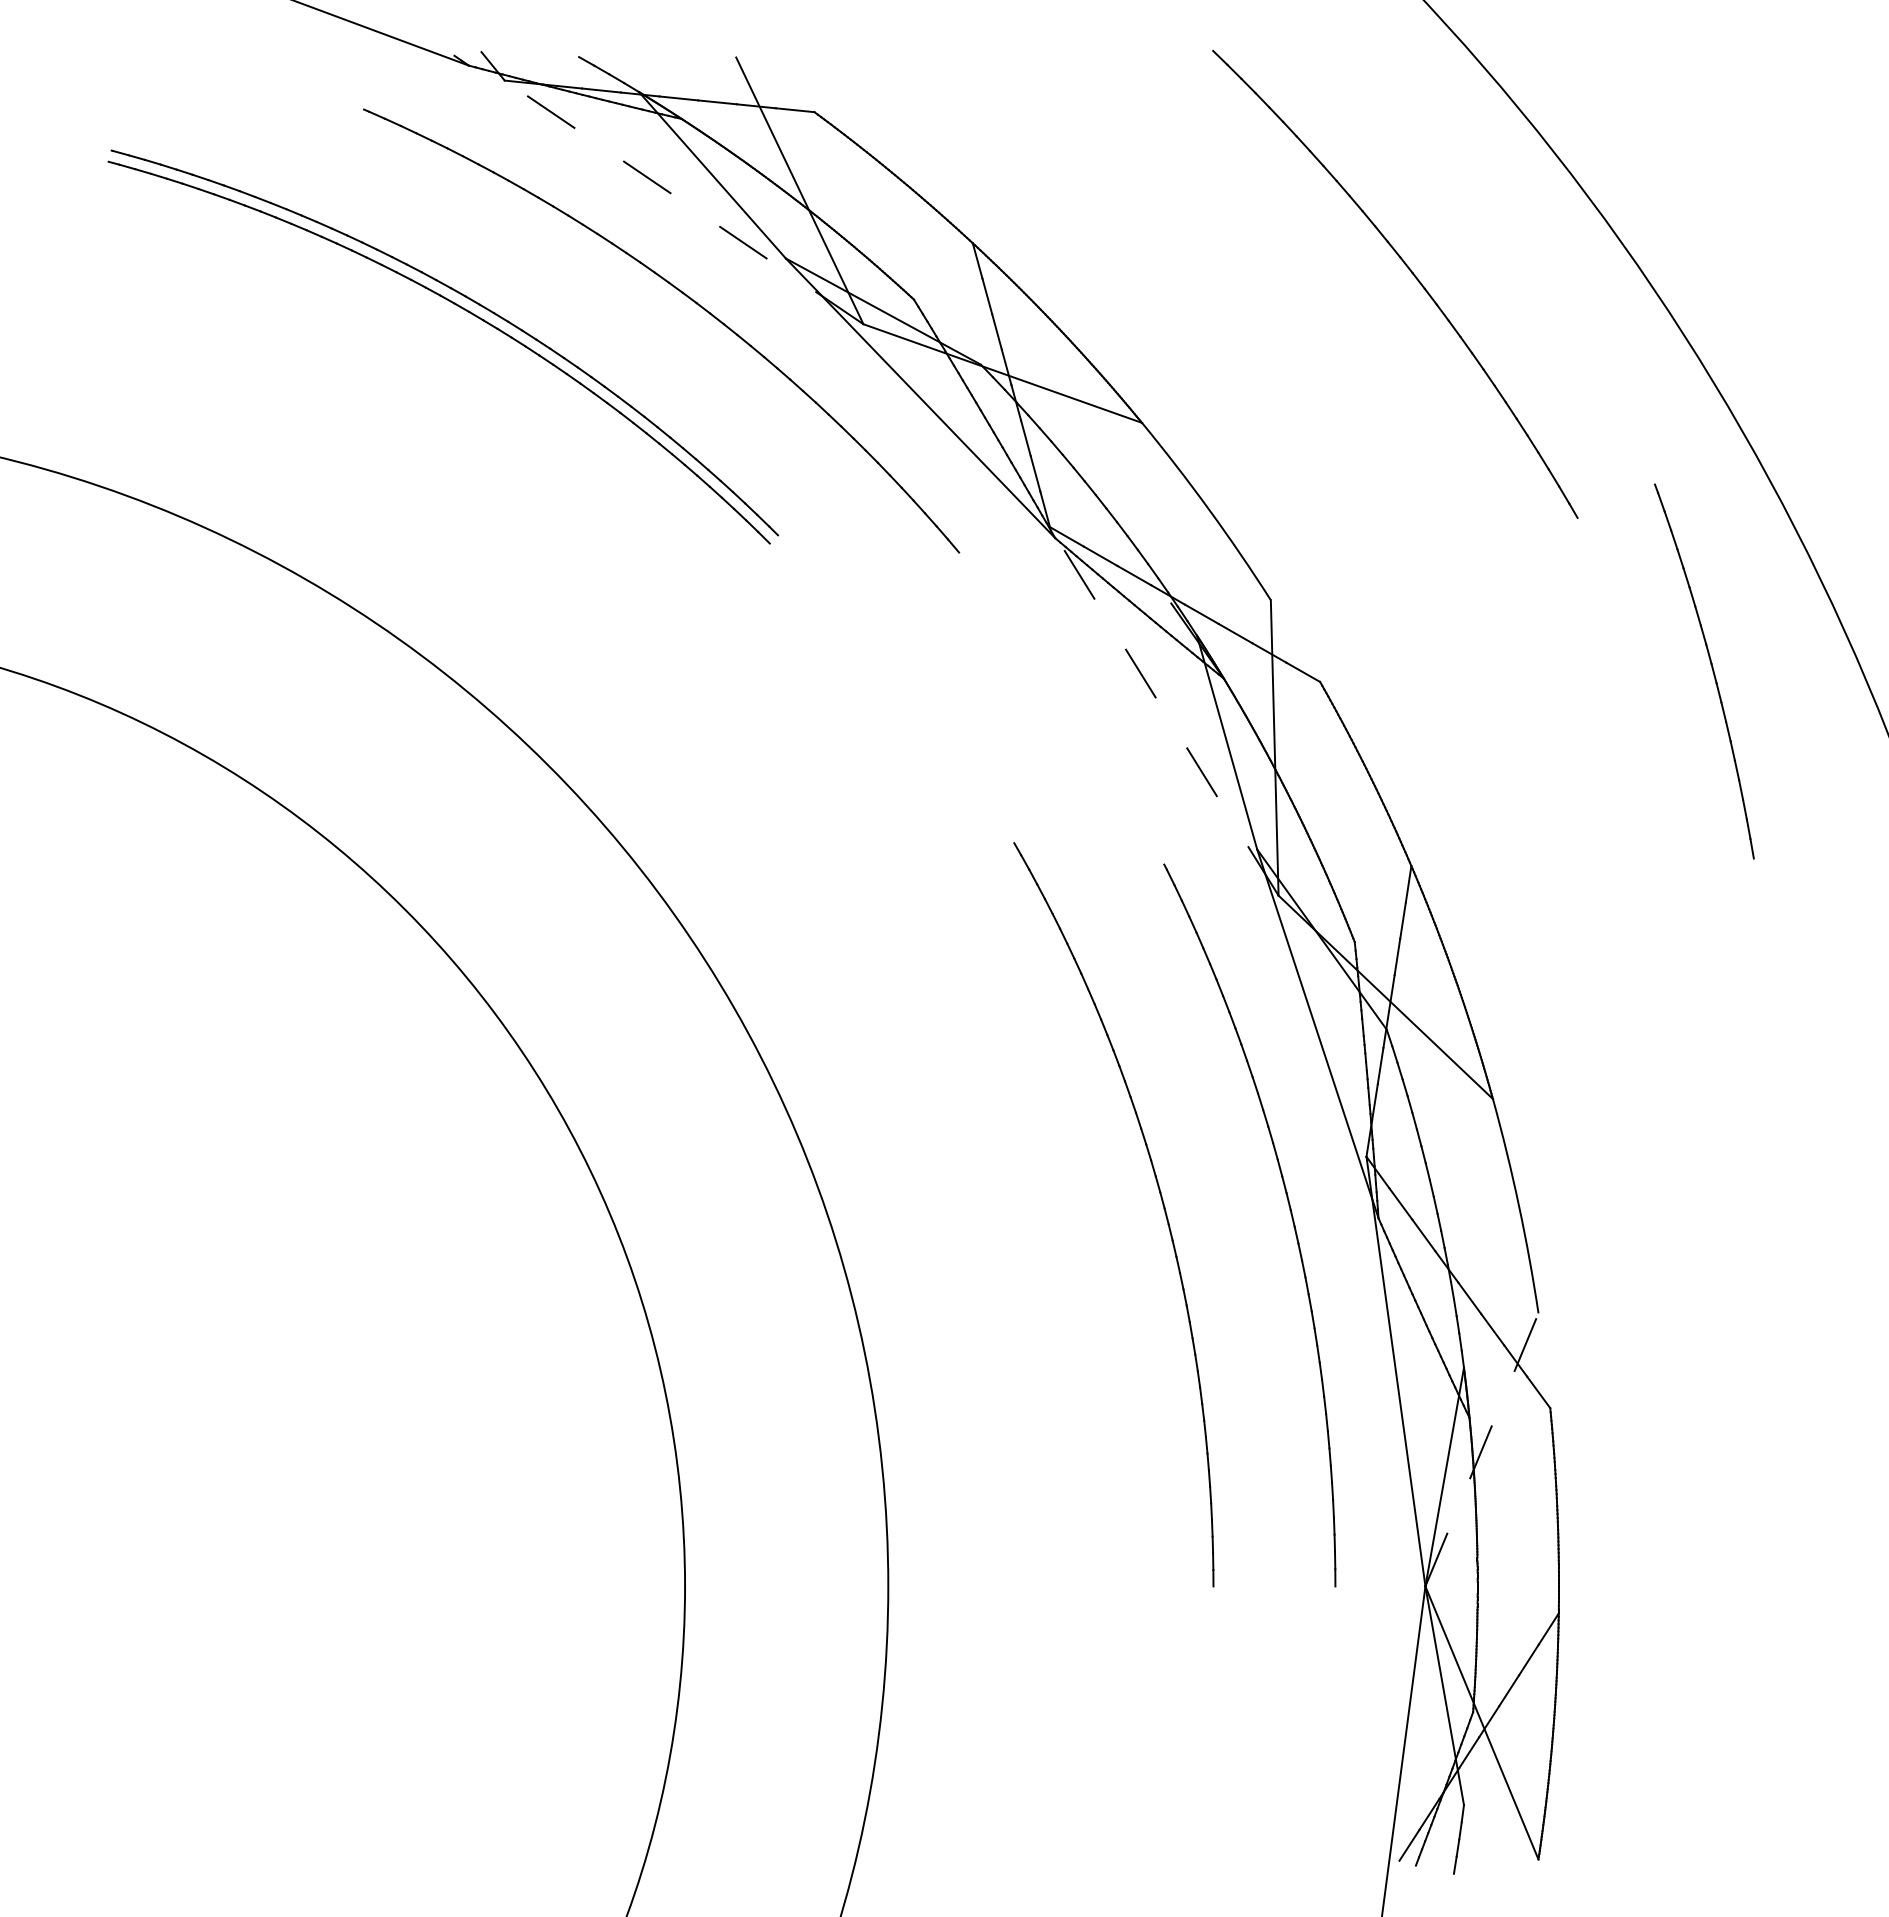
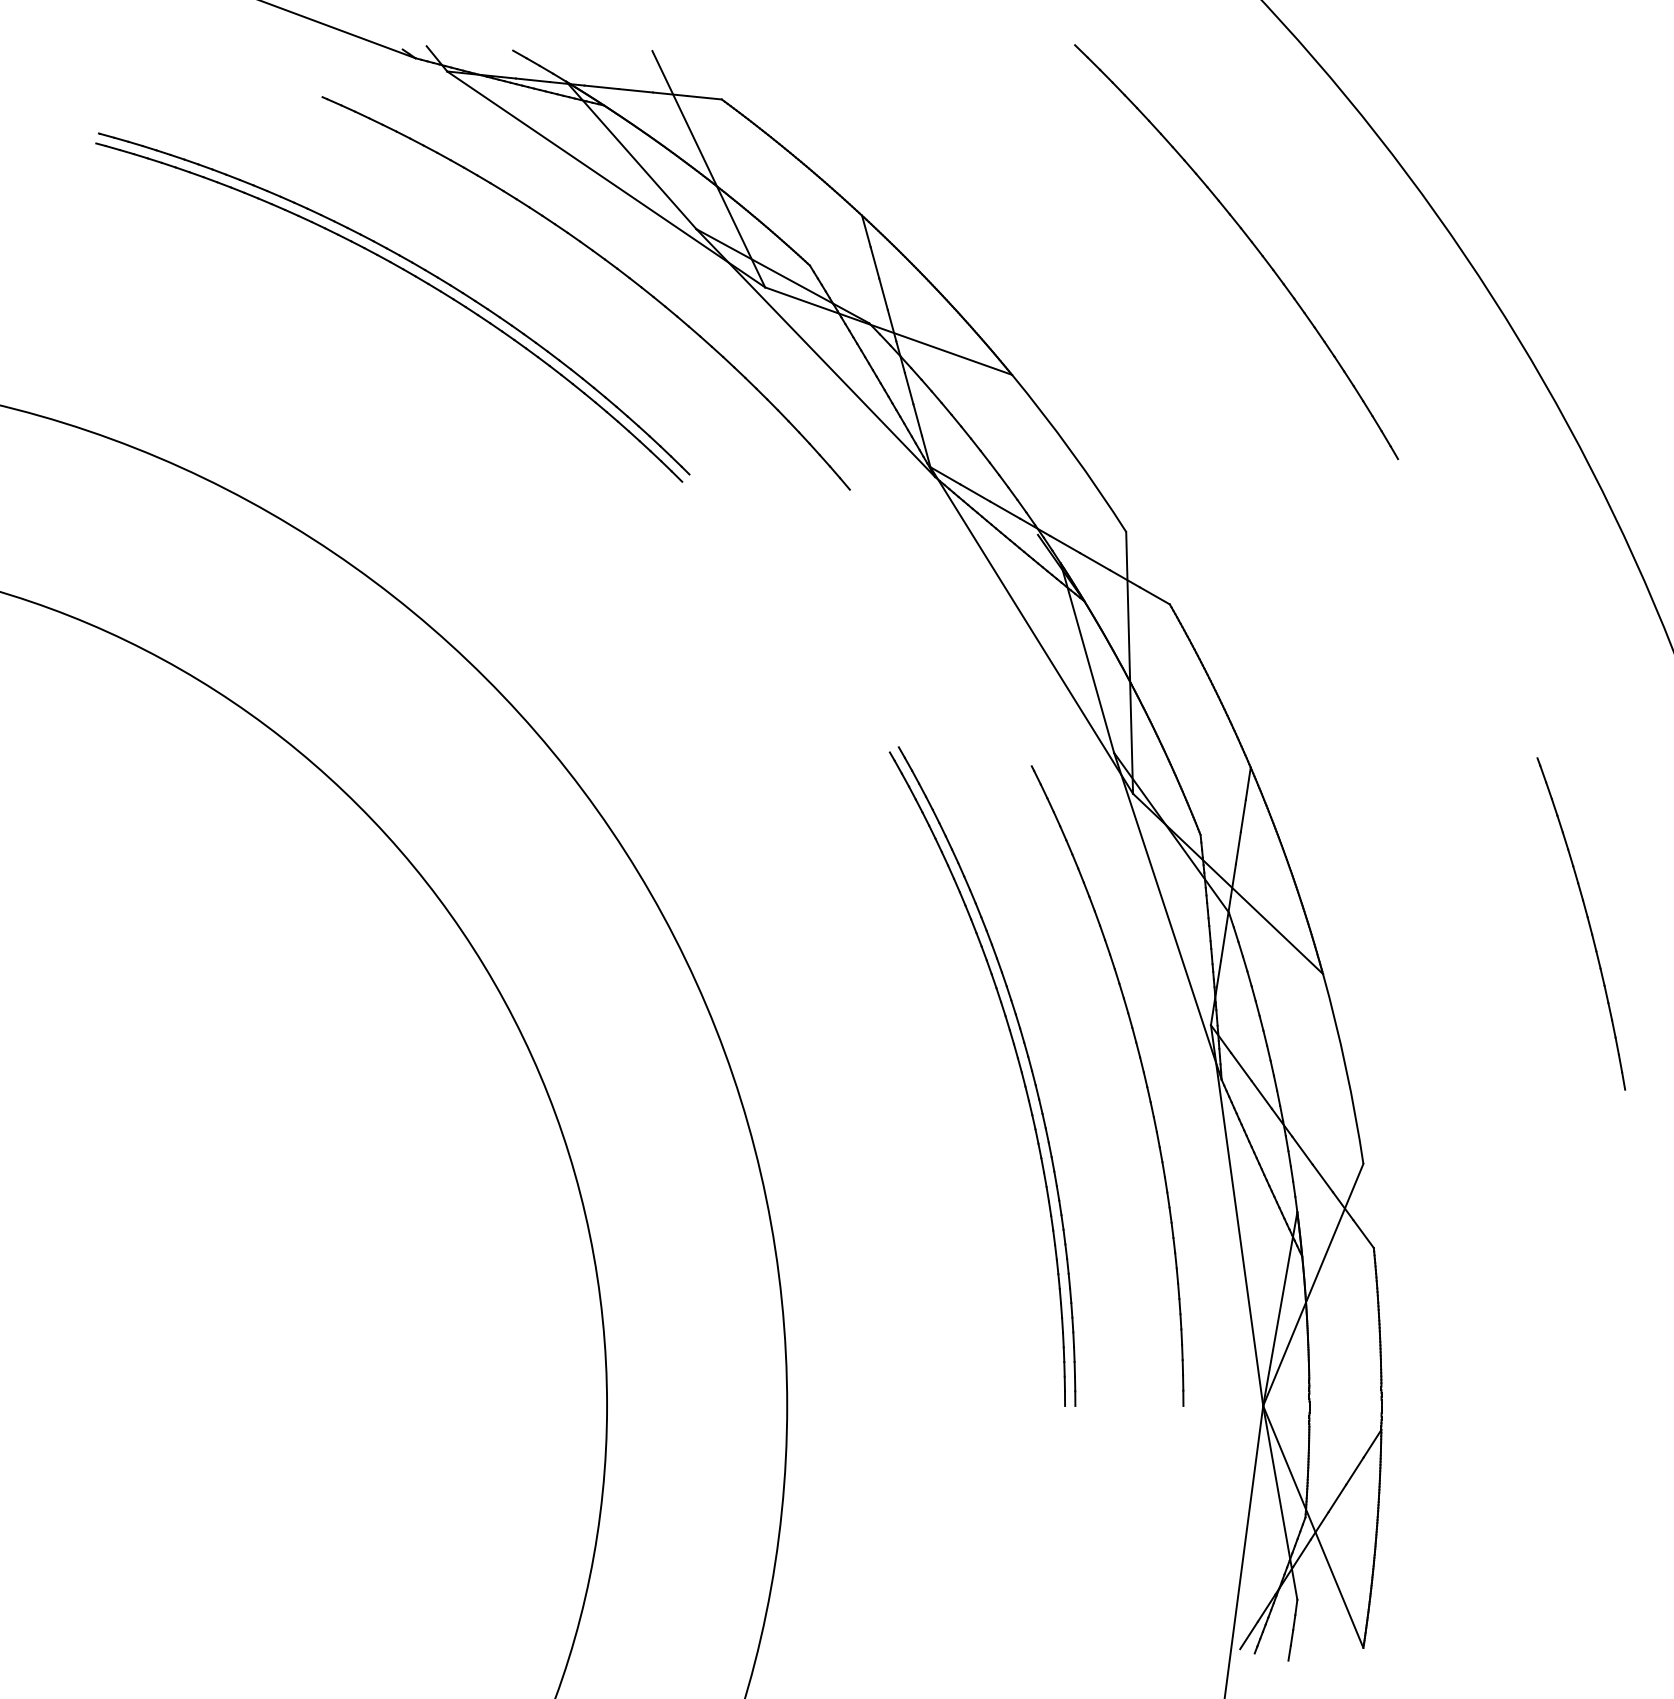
line: (684, 202) -> (606, 179), dashed -> solid
part: (1711, 668) -> (1587, 921), moved
line: (1164, 711) -> (1031, 630), dashed -> solid
part: (1150, 1205) -> (1019, 1068), added
line: (1481, 1449) -> (1312, 1284), dashed -> solid

